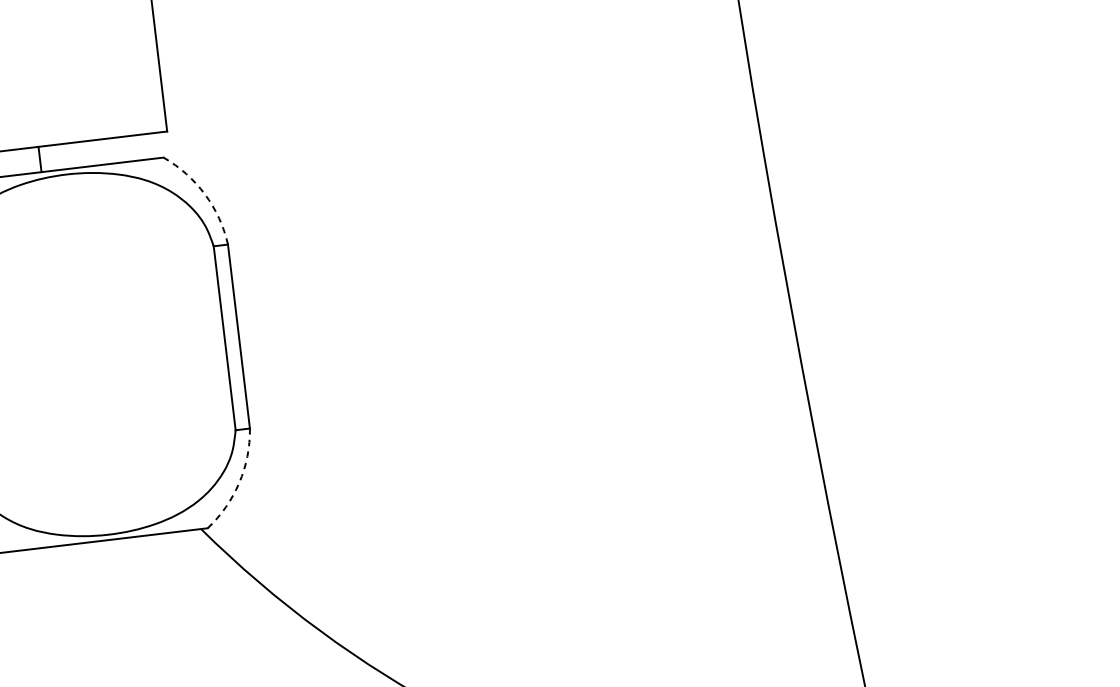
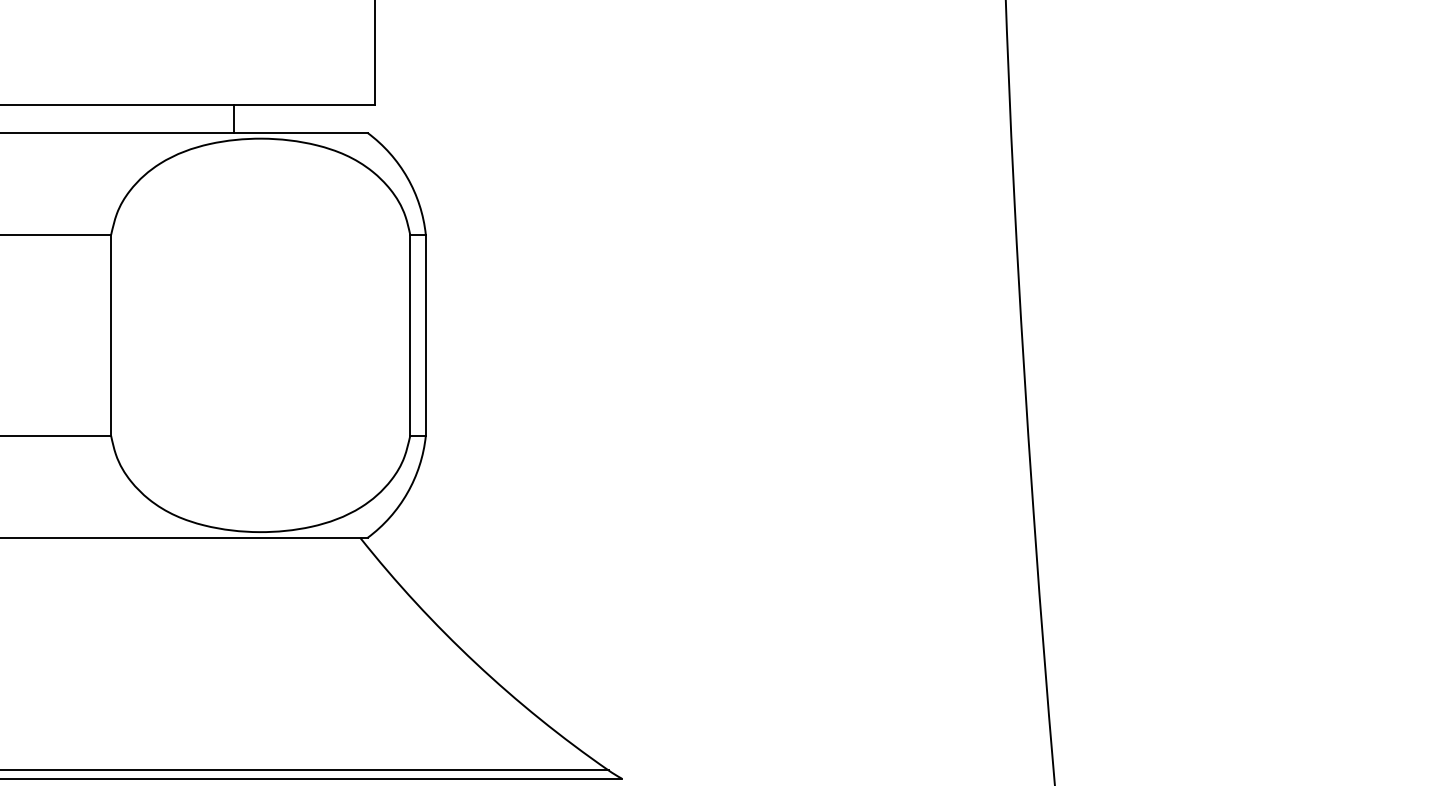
arc: (204, 194) -> (407, 177), dashed -> solid
arc: (239, 483) -> (407, 493), dashed -> solid

